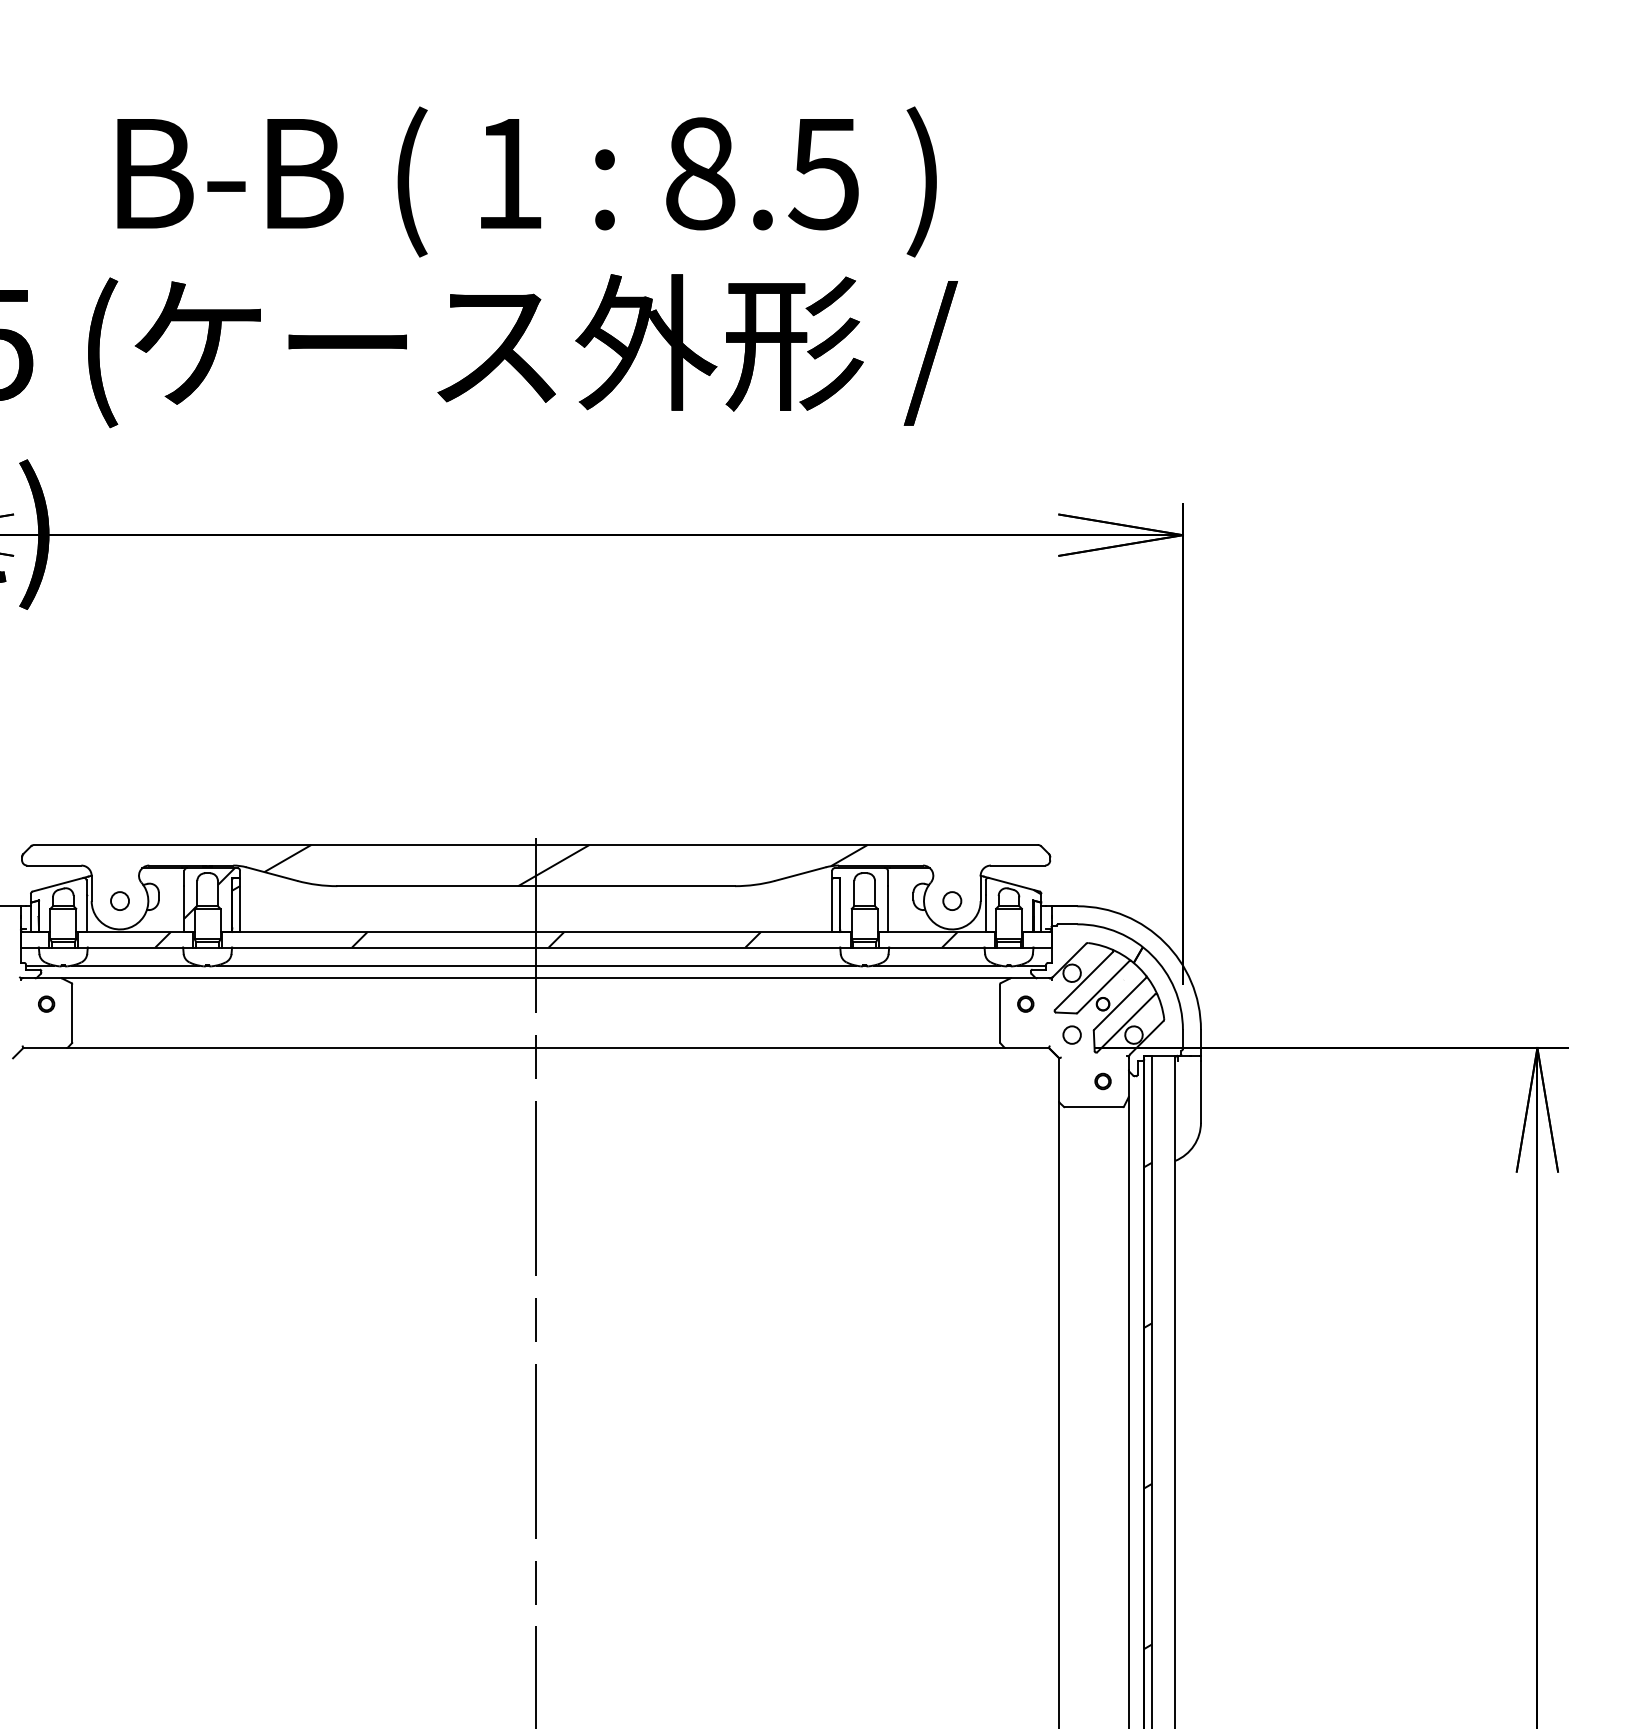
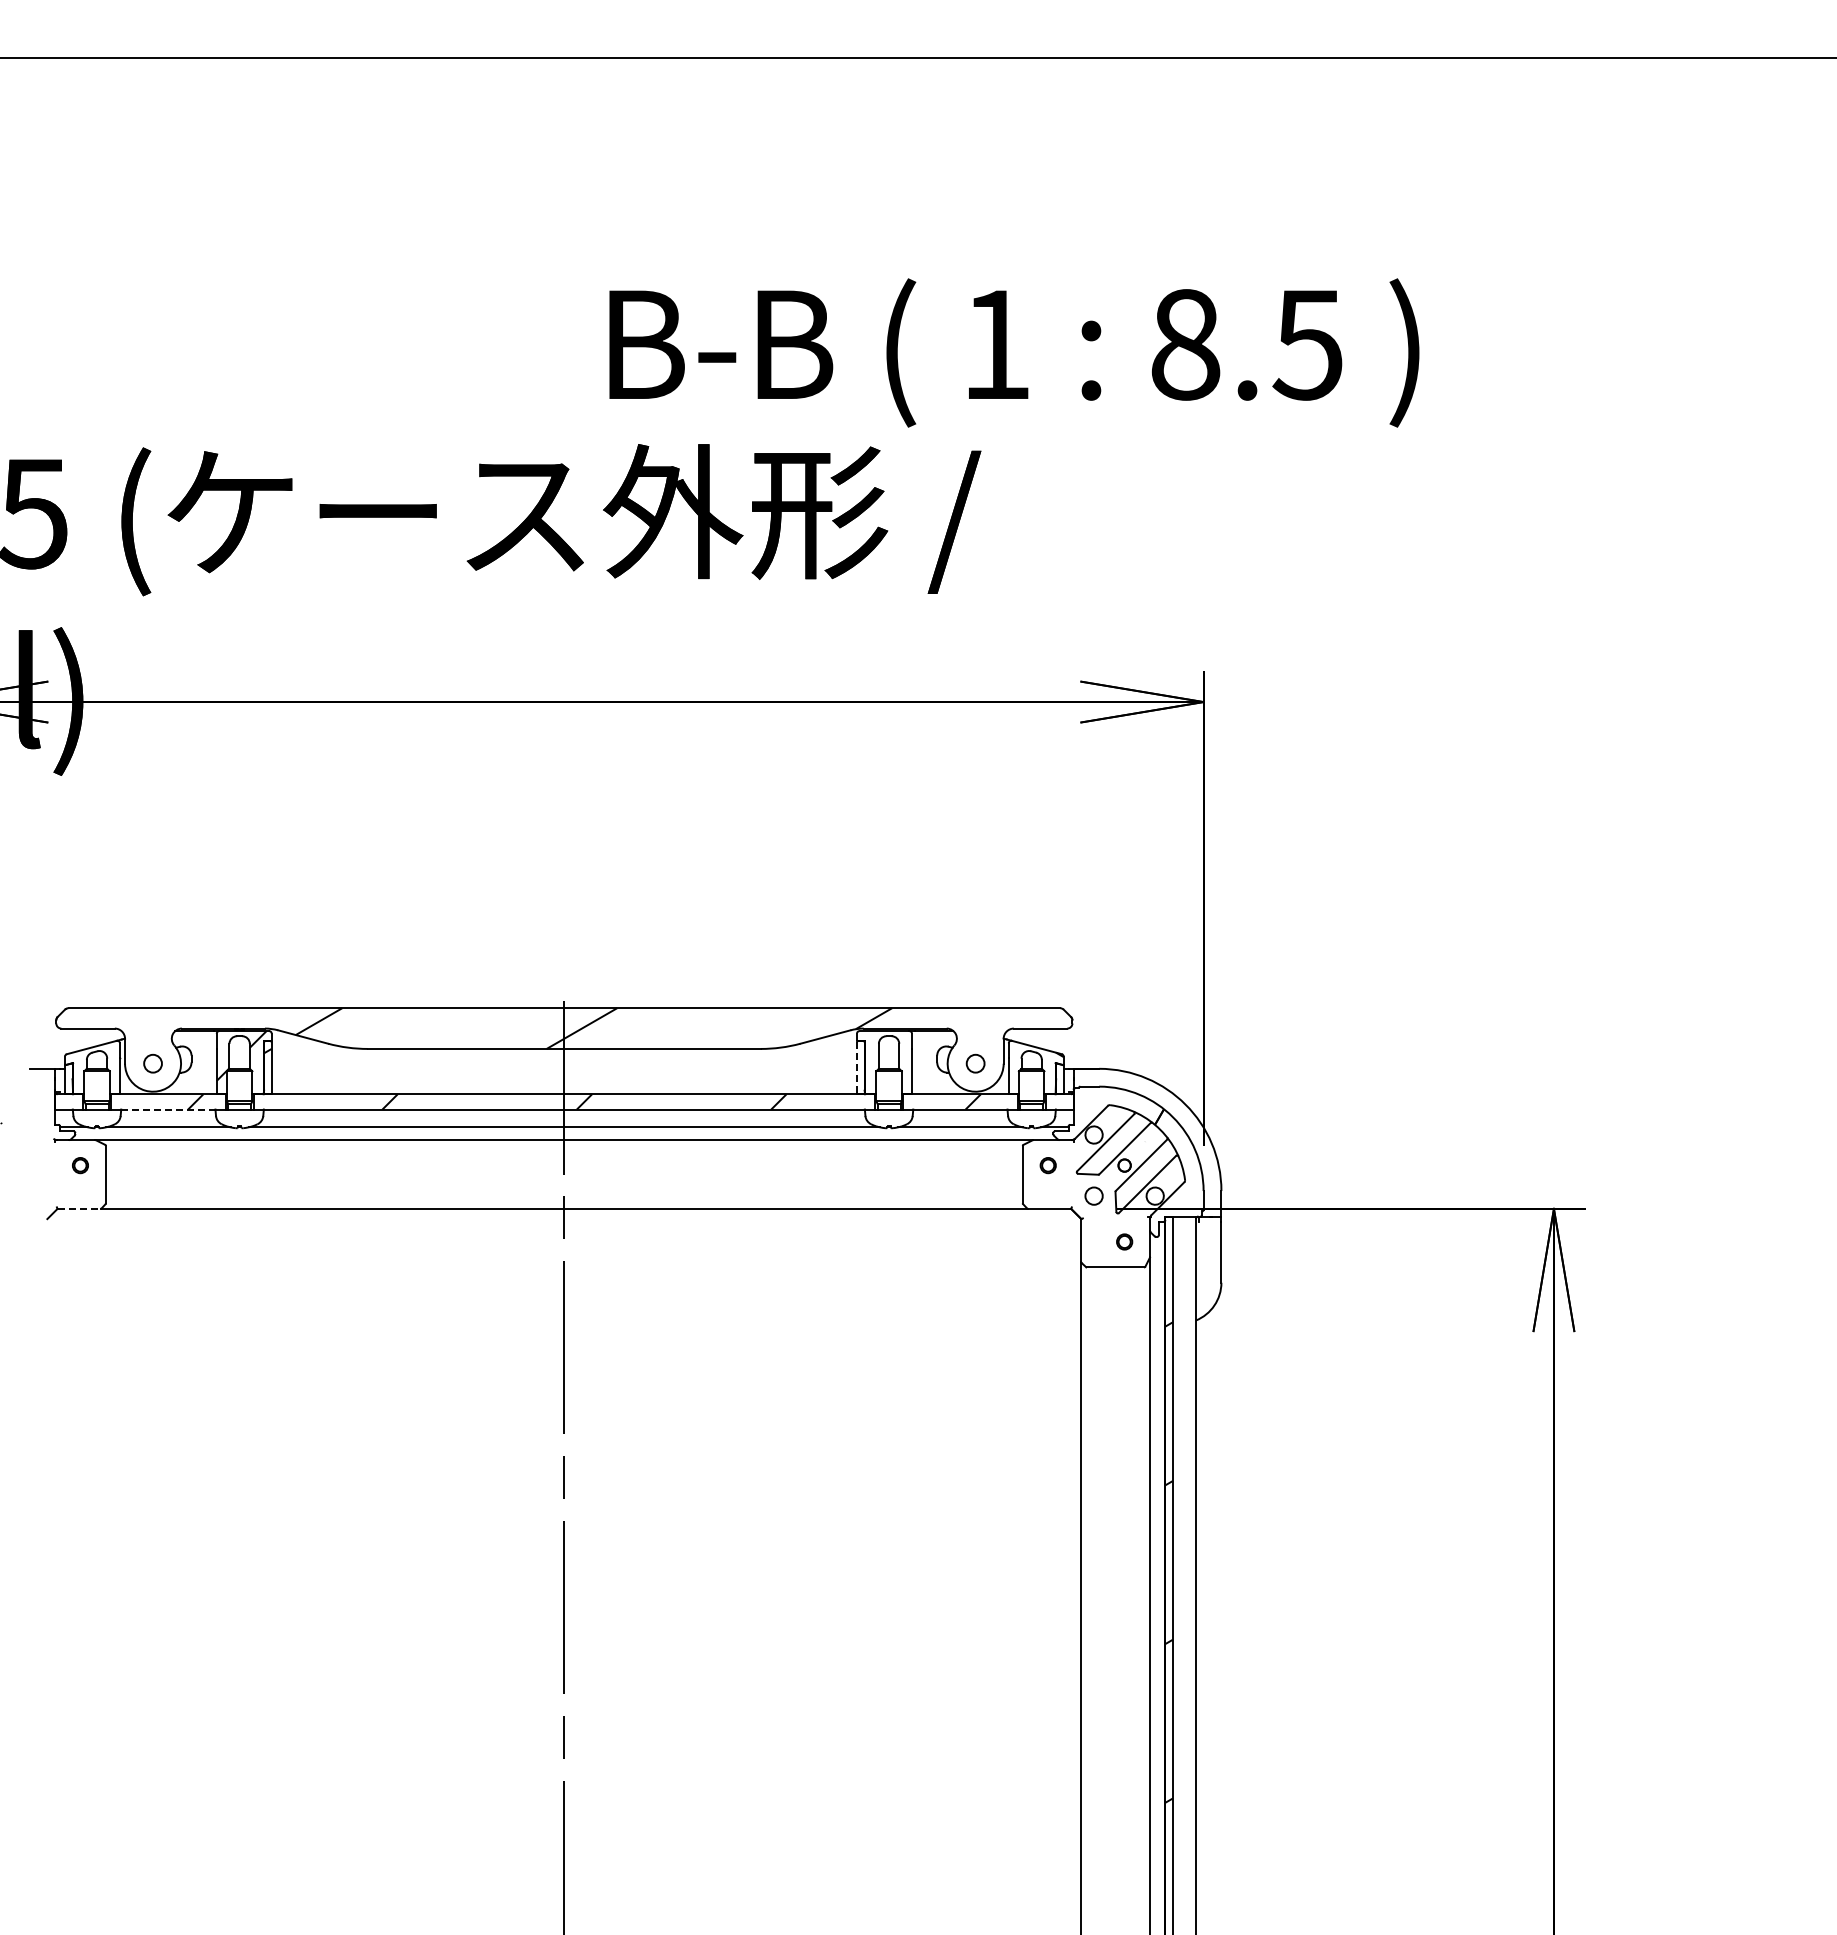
text: (527, 181) -> (1014, 352), moved
line: (831, 905) -> (856, 1068), solid -> dashed
line: (135, 947) -> (168, 1109), solid -> dashed
line: (45, 1047) -> (79, 1208), solid -> dashed

